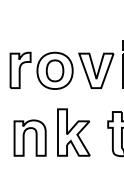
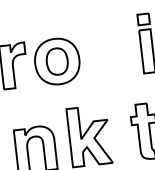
part: (96, 70) -> (109, 55), removed

